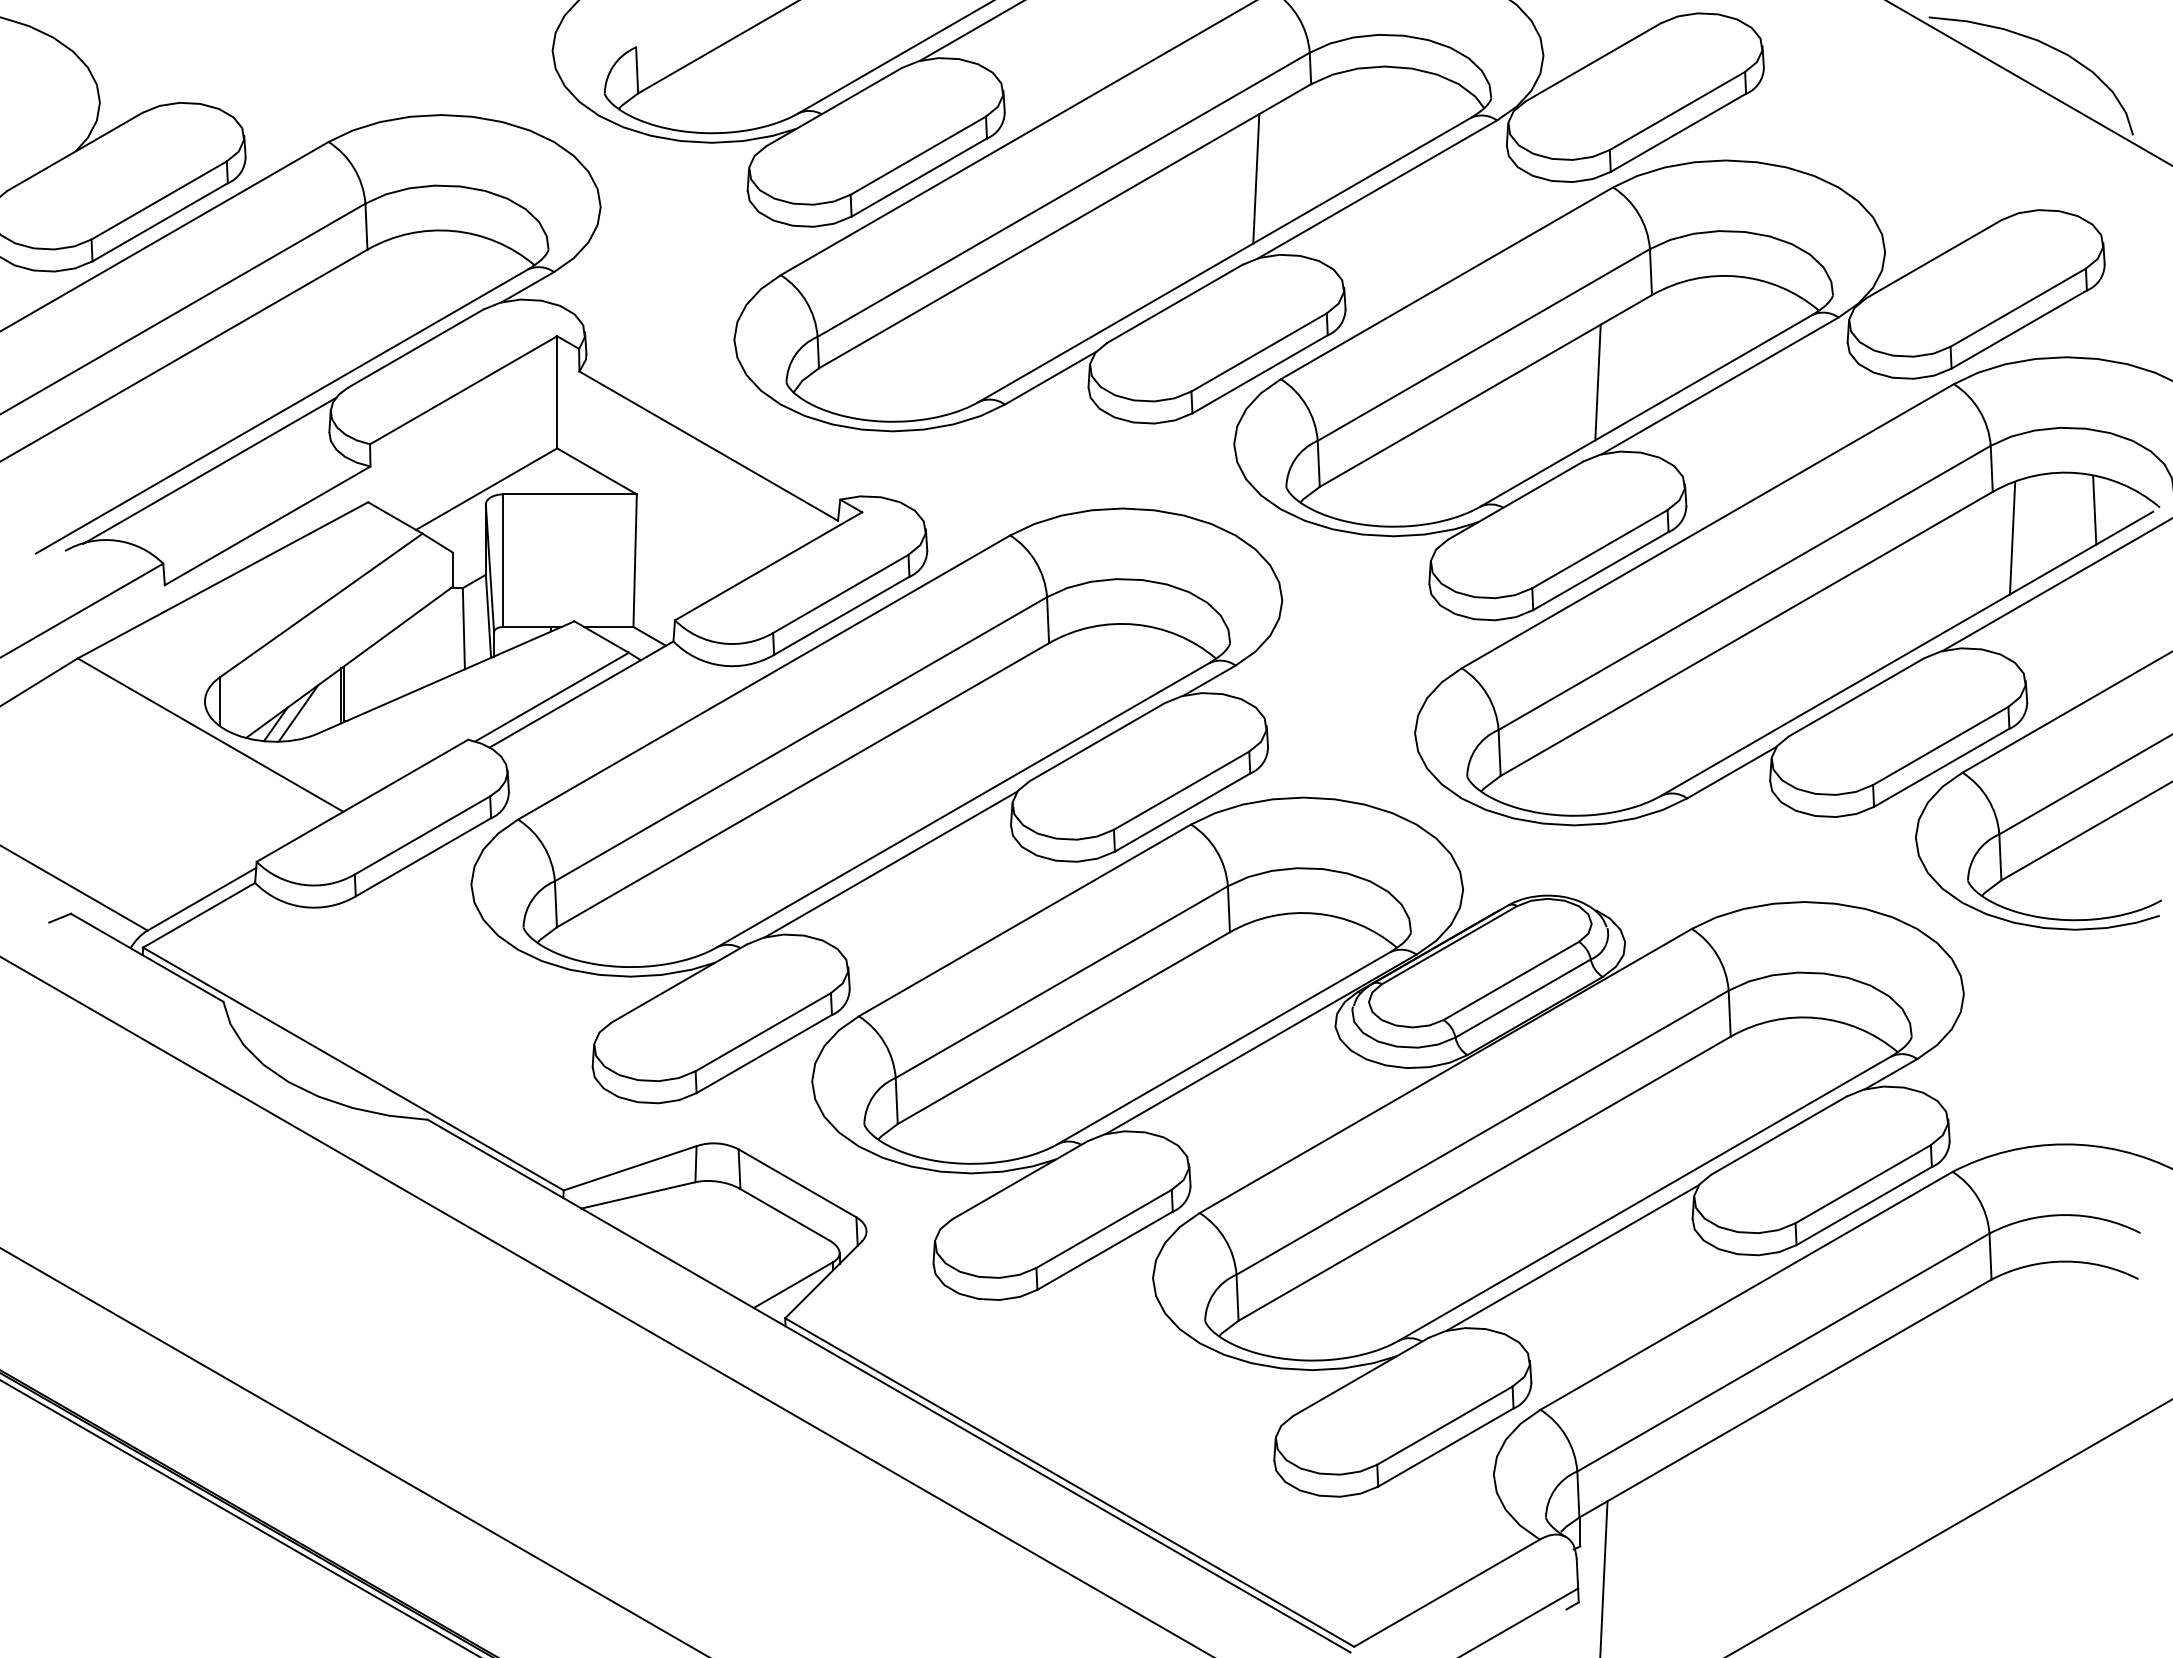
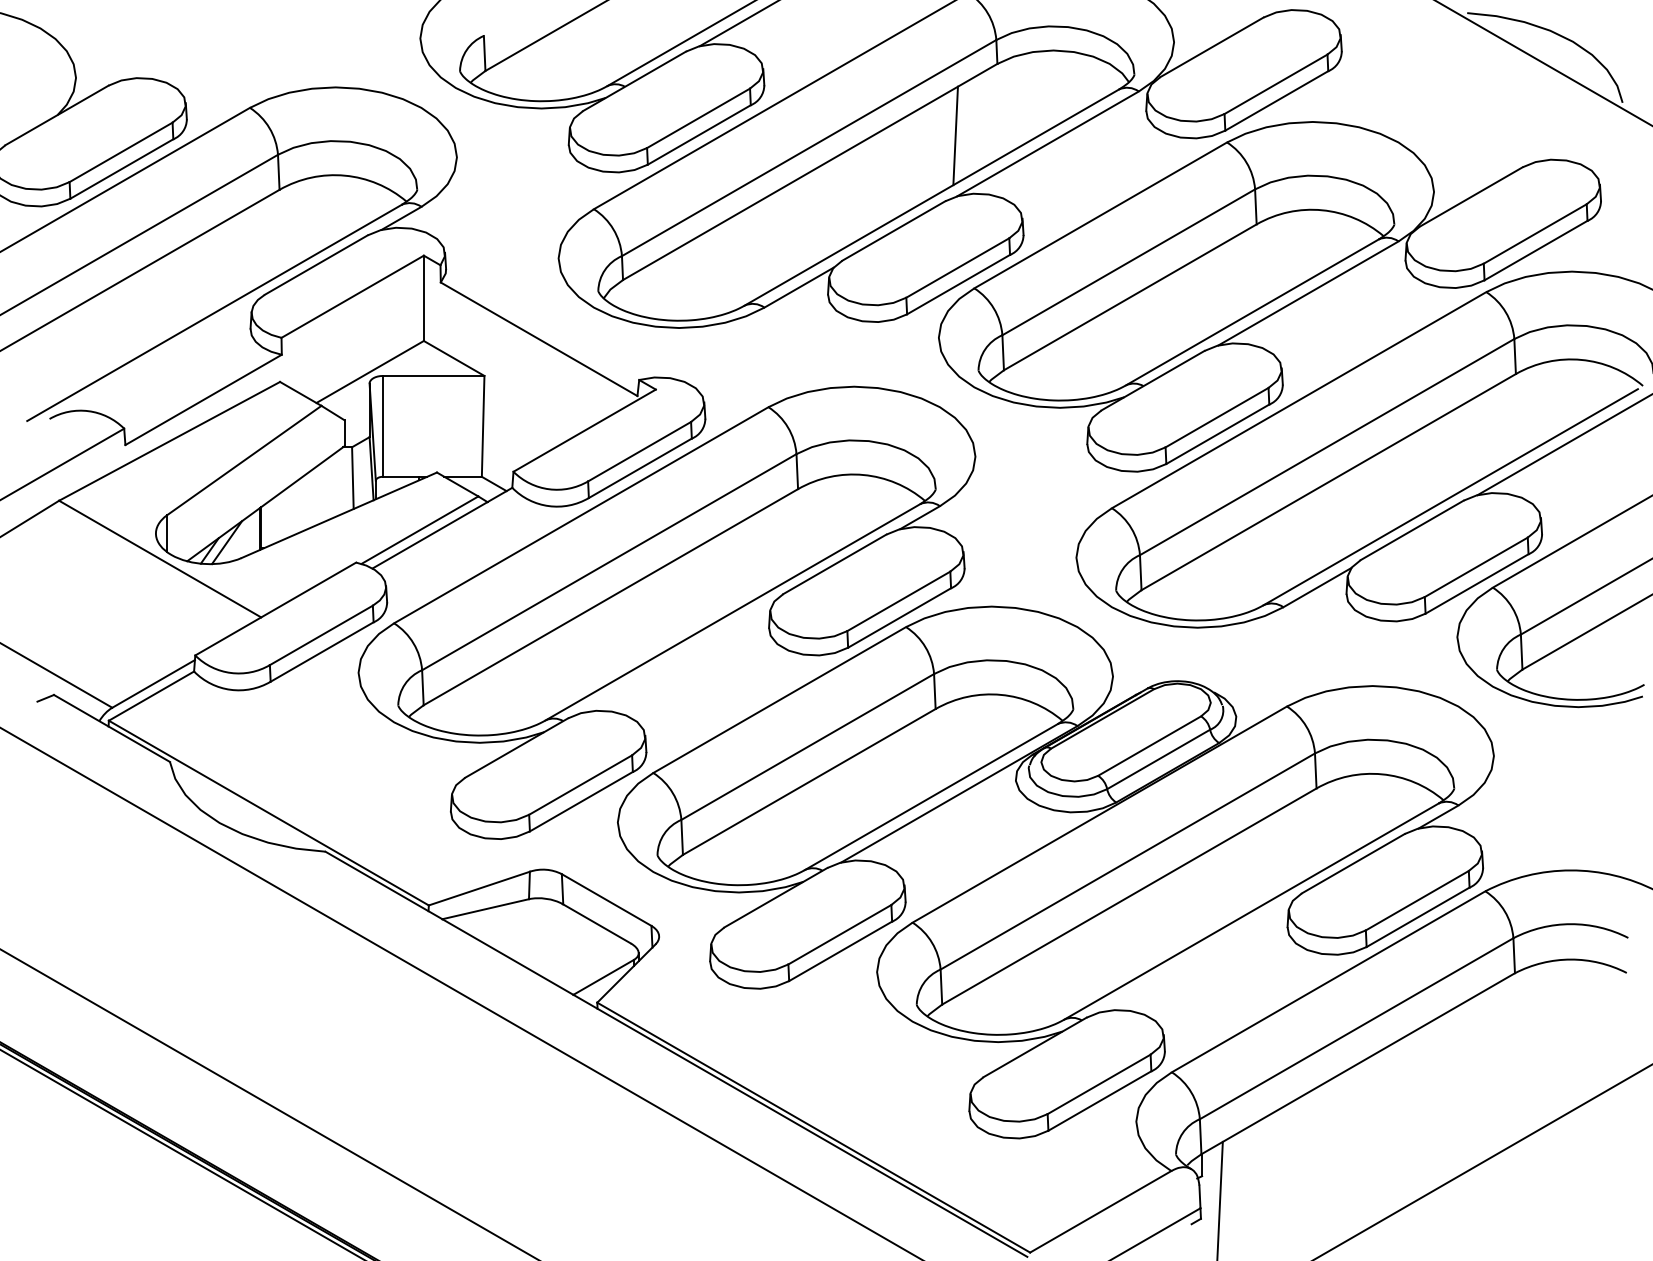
line: (1597, 382) -> (1215, 290), removed
line: (209, 470) -> (159, 357), removed
line: (2094, 510) -> (1593, 388), removed
line: (2011, 538) -> (1530, 409), removed
line: (890, 864) -> (677, 657), removed
line: (1572, 1257) -> (1196, 956), removed

